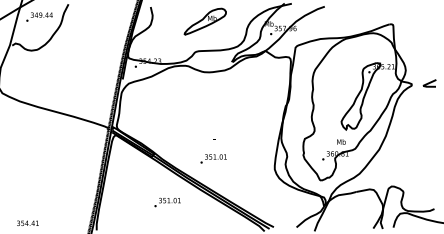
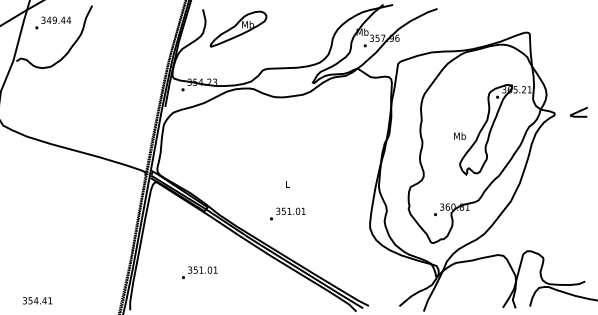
part: (205, 21) -> (238, 28), moved
text: (341, 141) -> (459, 135), moved
text: (167, 202) -> (199, 272), moved

